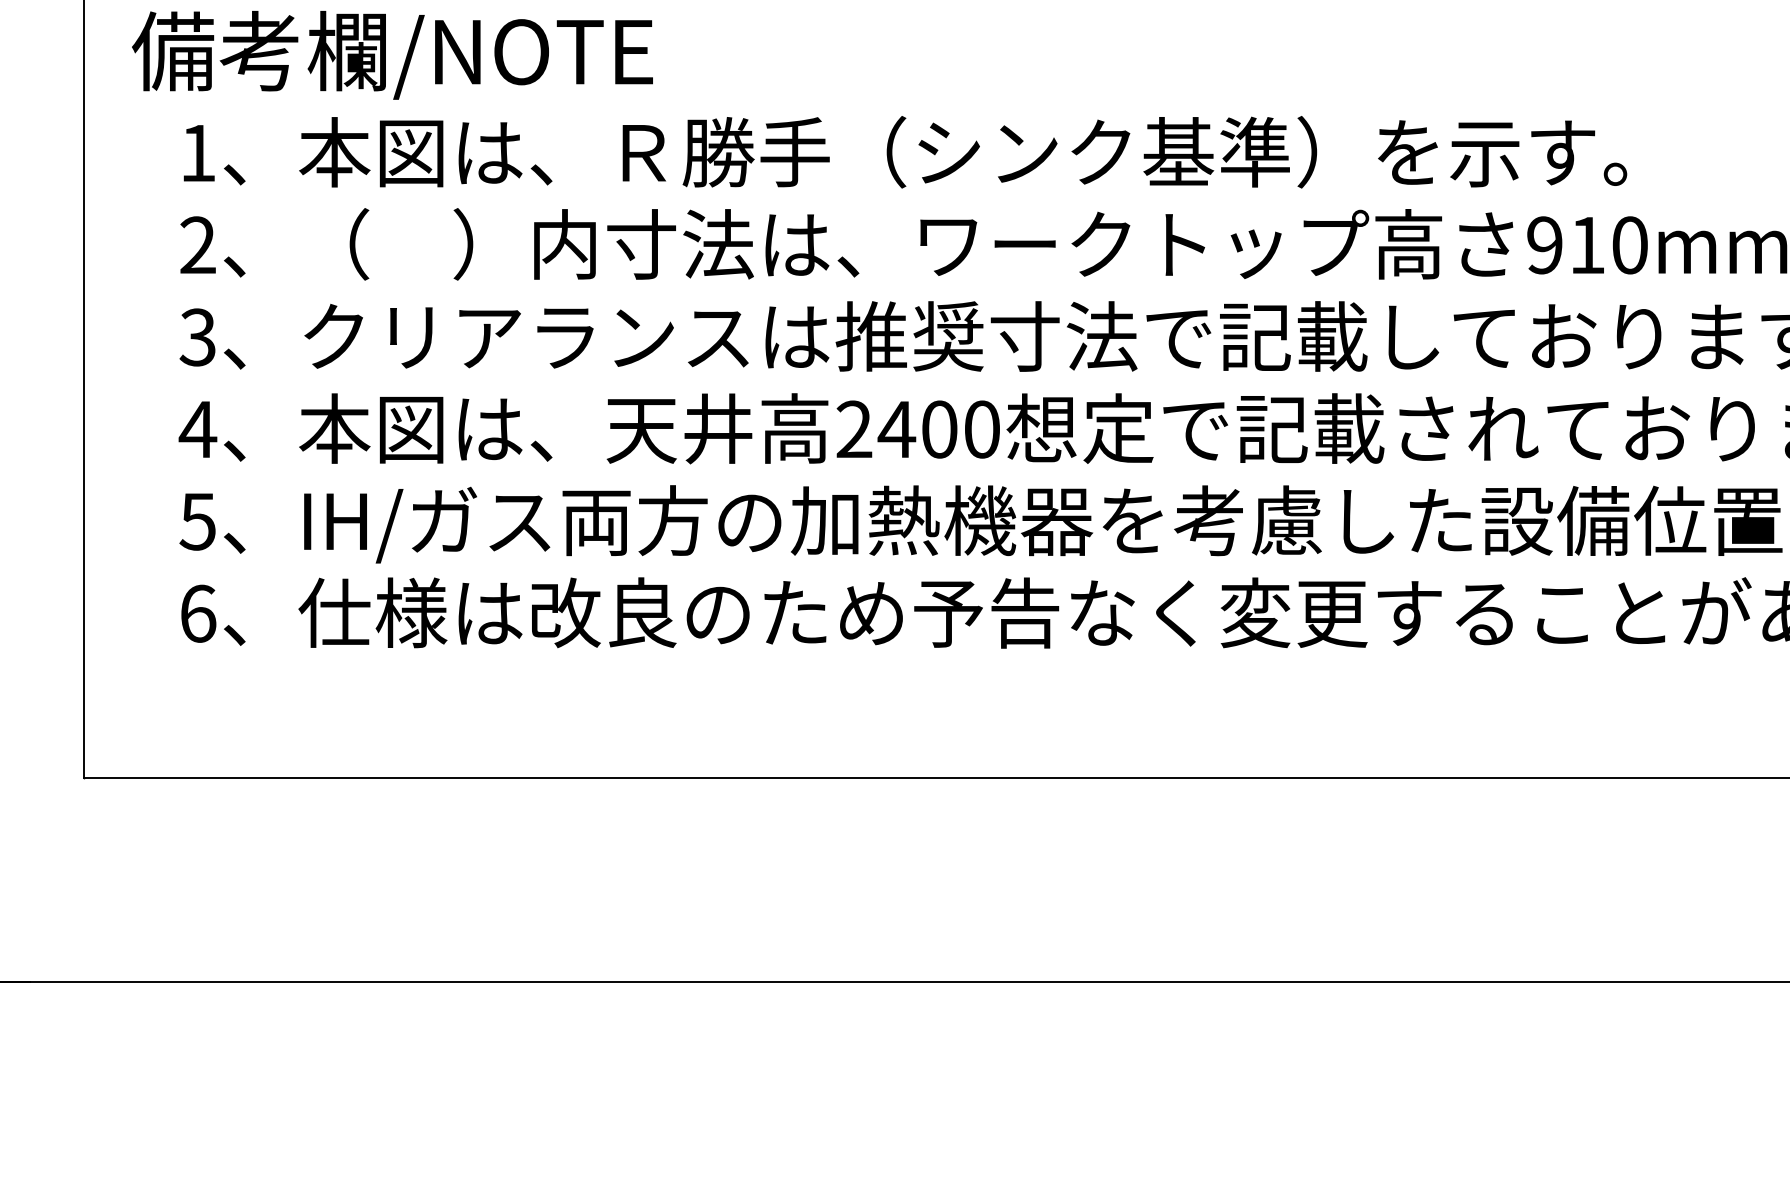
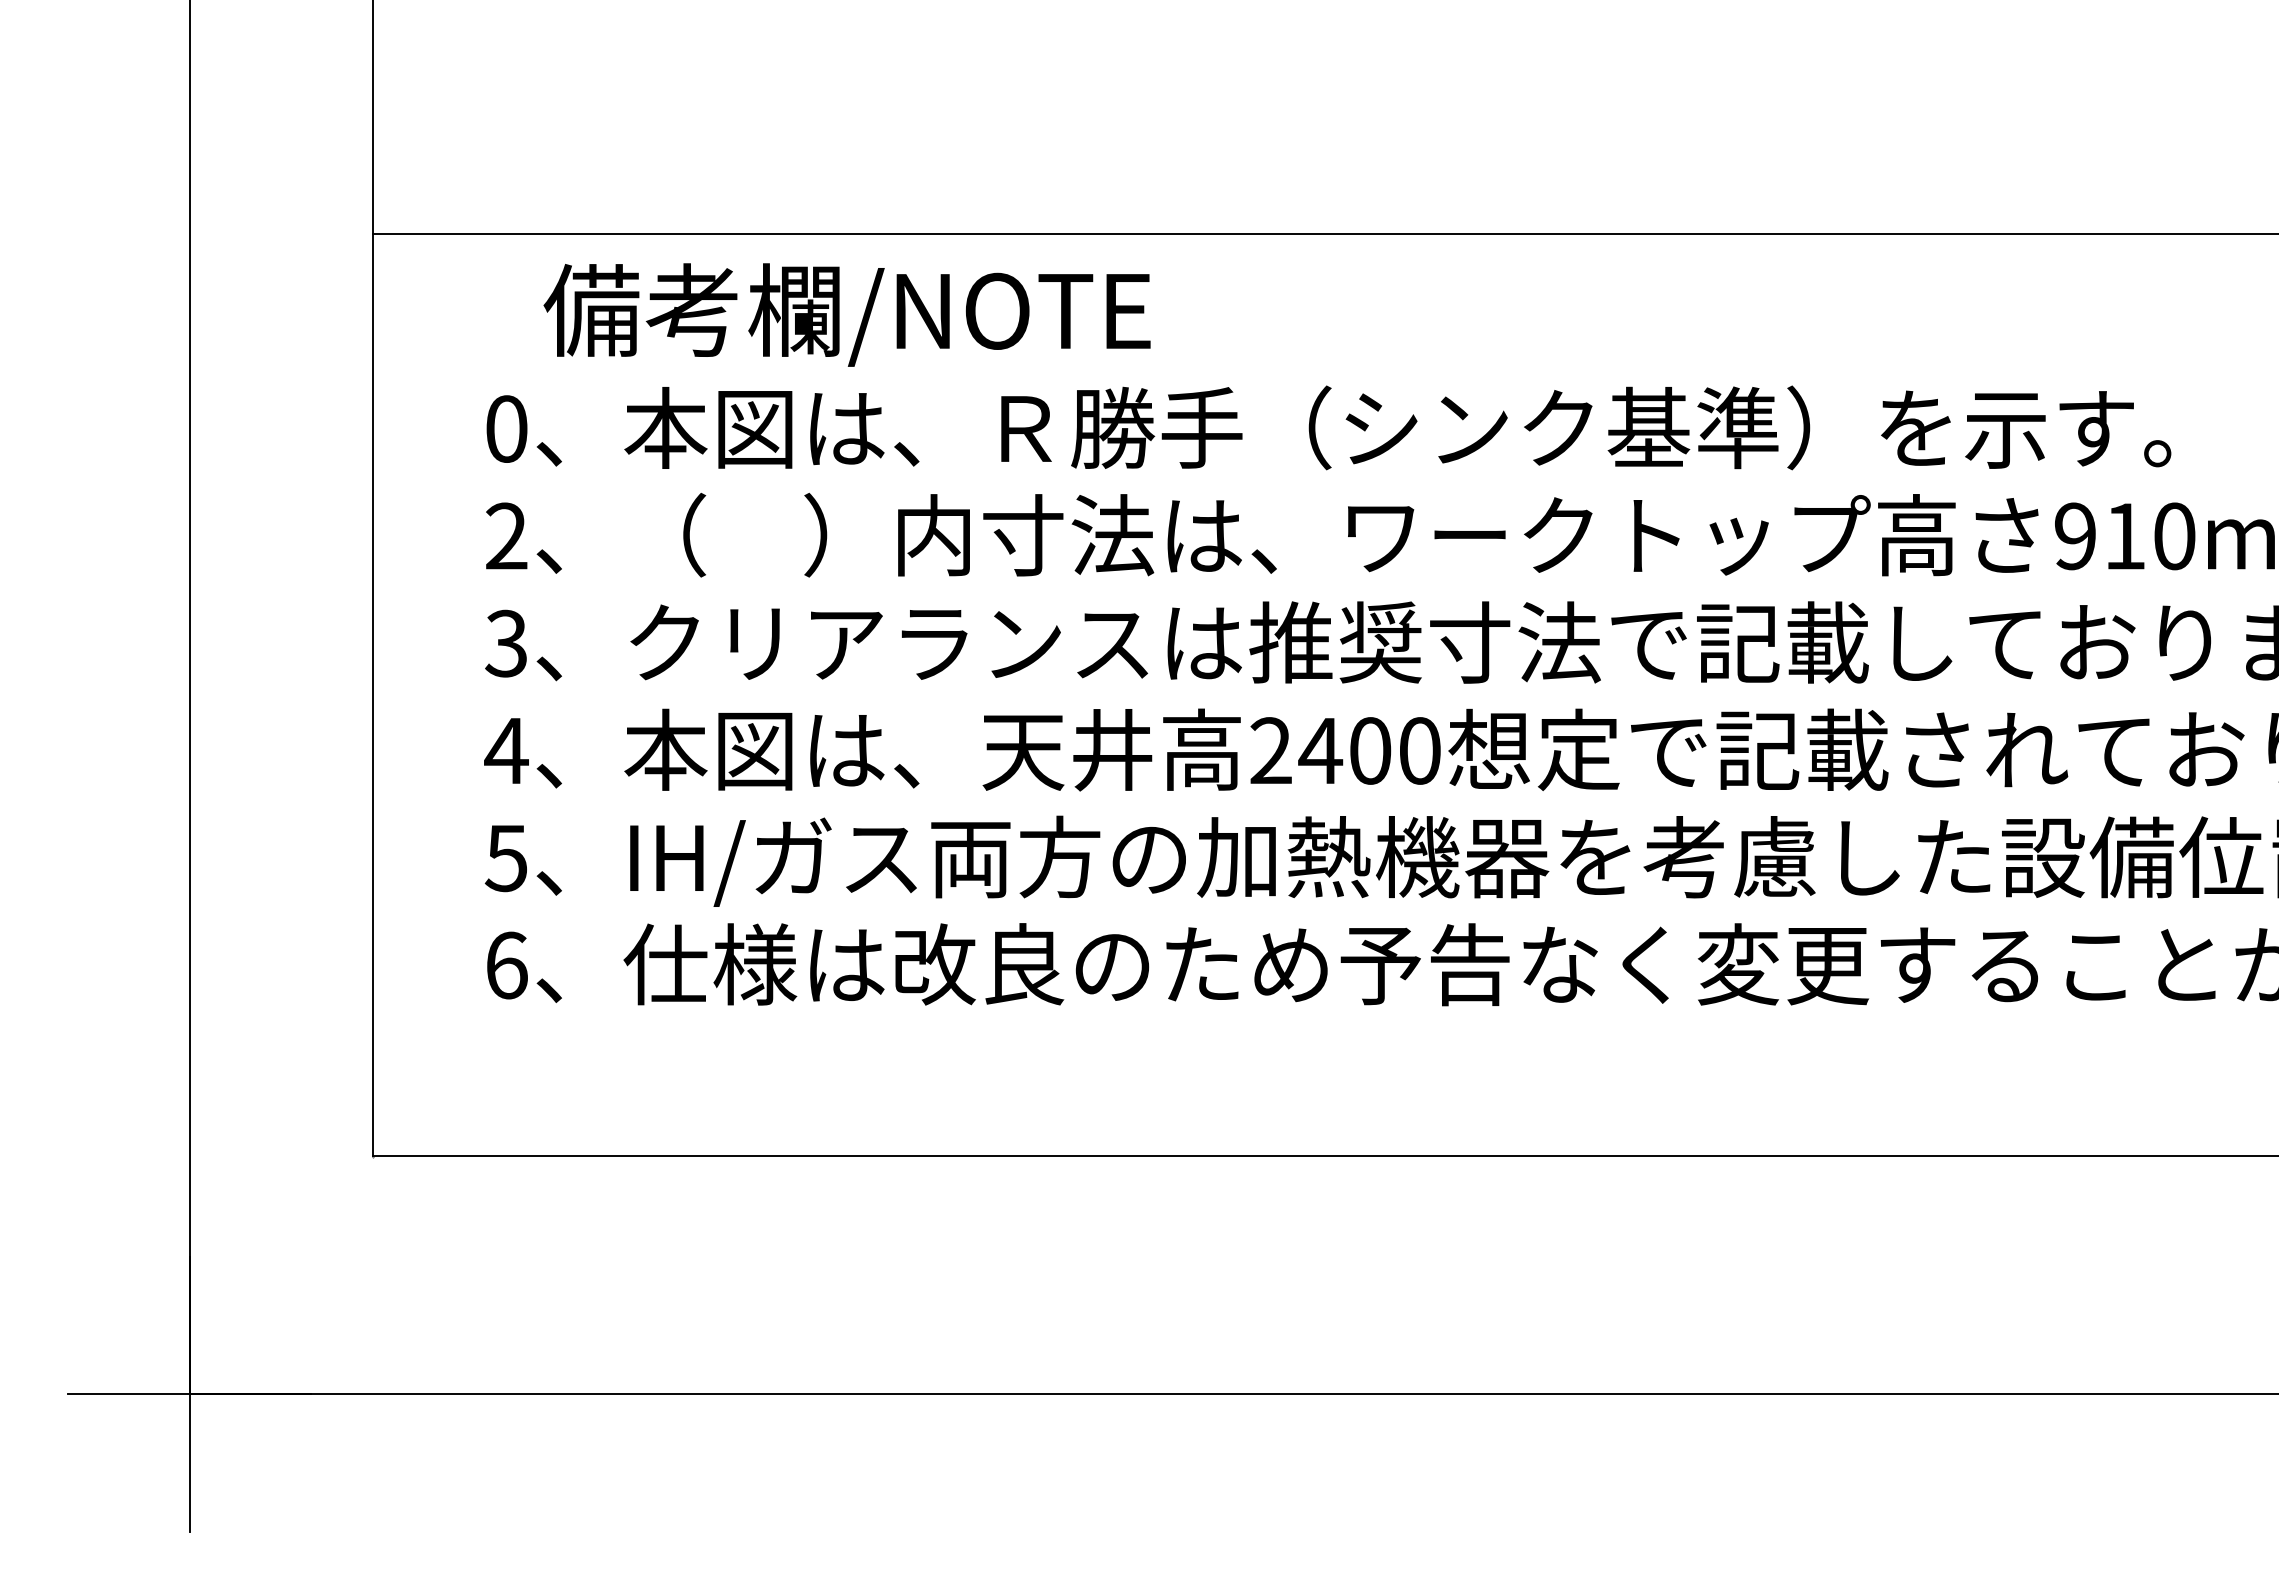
text: (391, 54) -> (846, 314), moved
text: (197, 152) -> (506, 428), 1 -> 0

